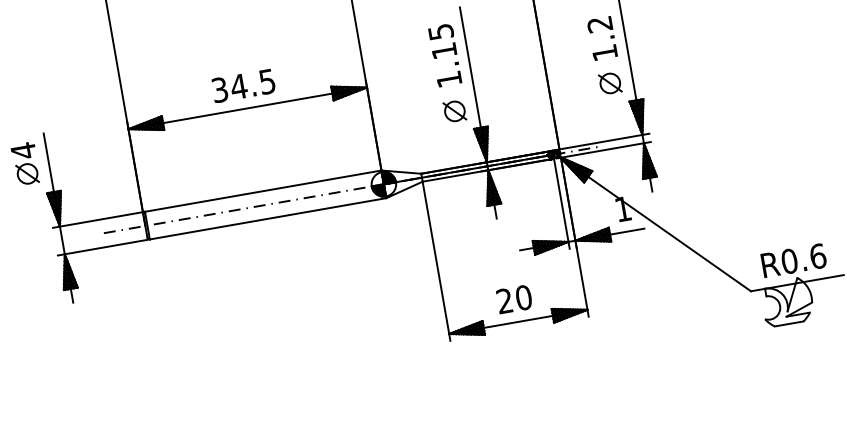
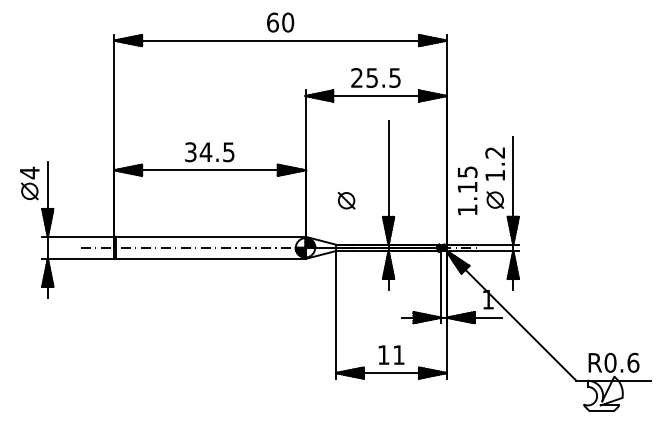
text: (444, 54) -> (467, 190), moved
part: (454, 111) -> (346, 200), moved
text: (514, 298) -> (391, 354), 20 -> 11

